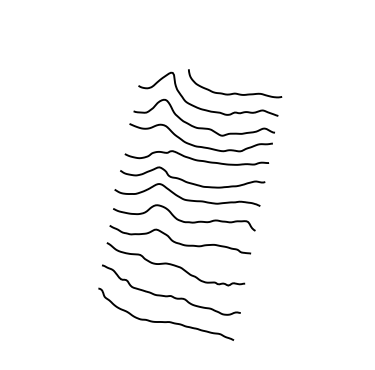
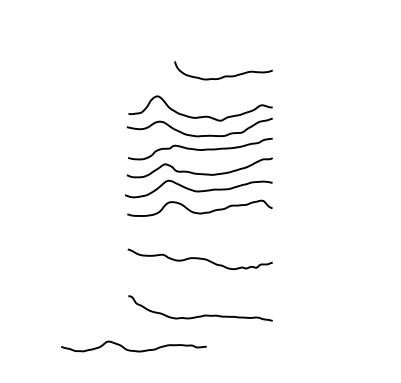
curve: (206, 109) -> (200, 97), removed
curve: (177, 241) -> (131, 349), moved
curve: (170, 294) -> (200, 288), removed

